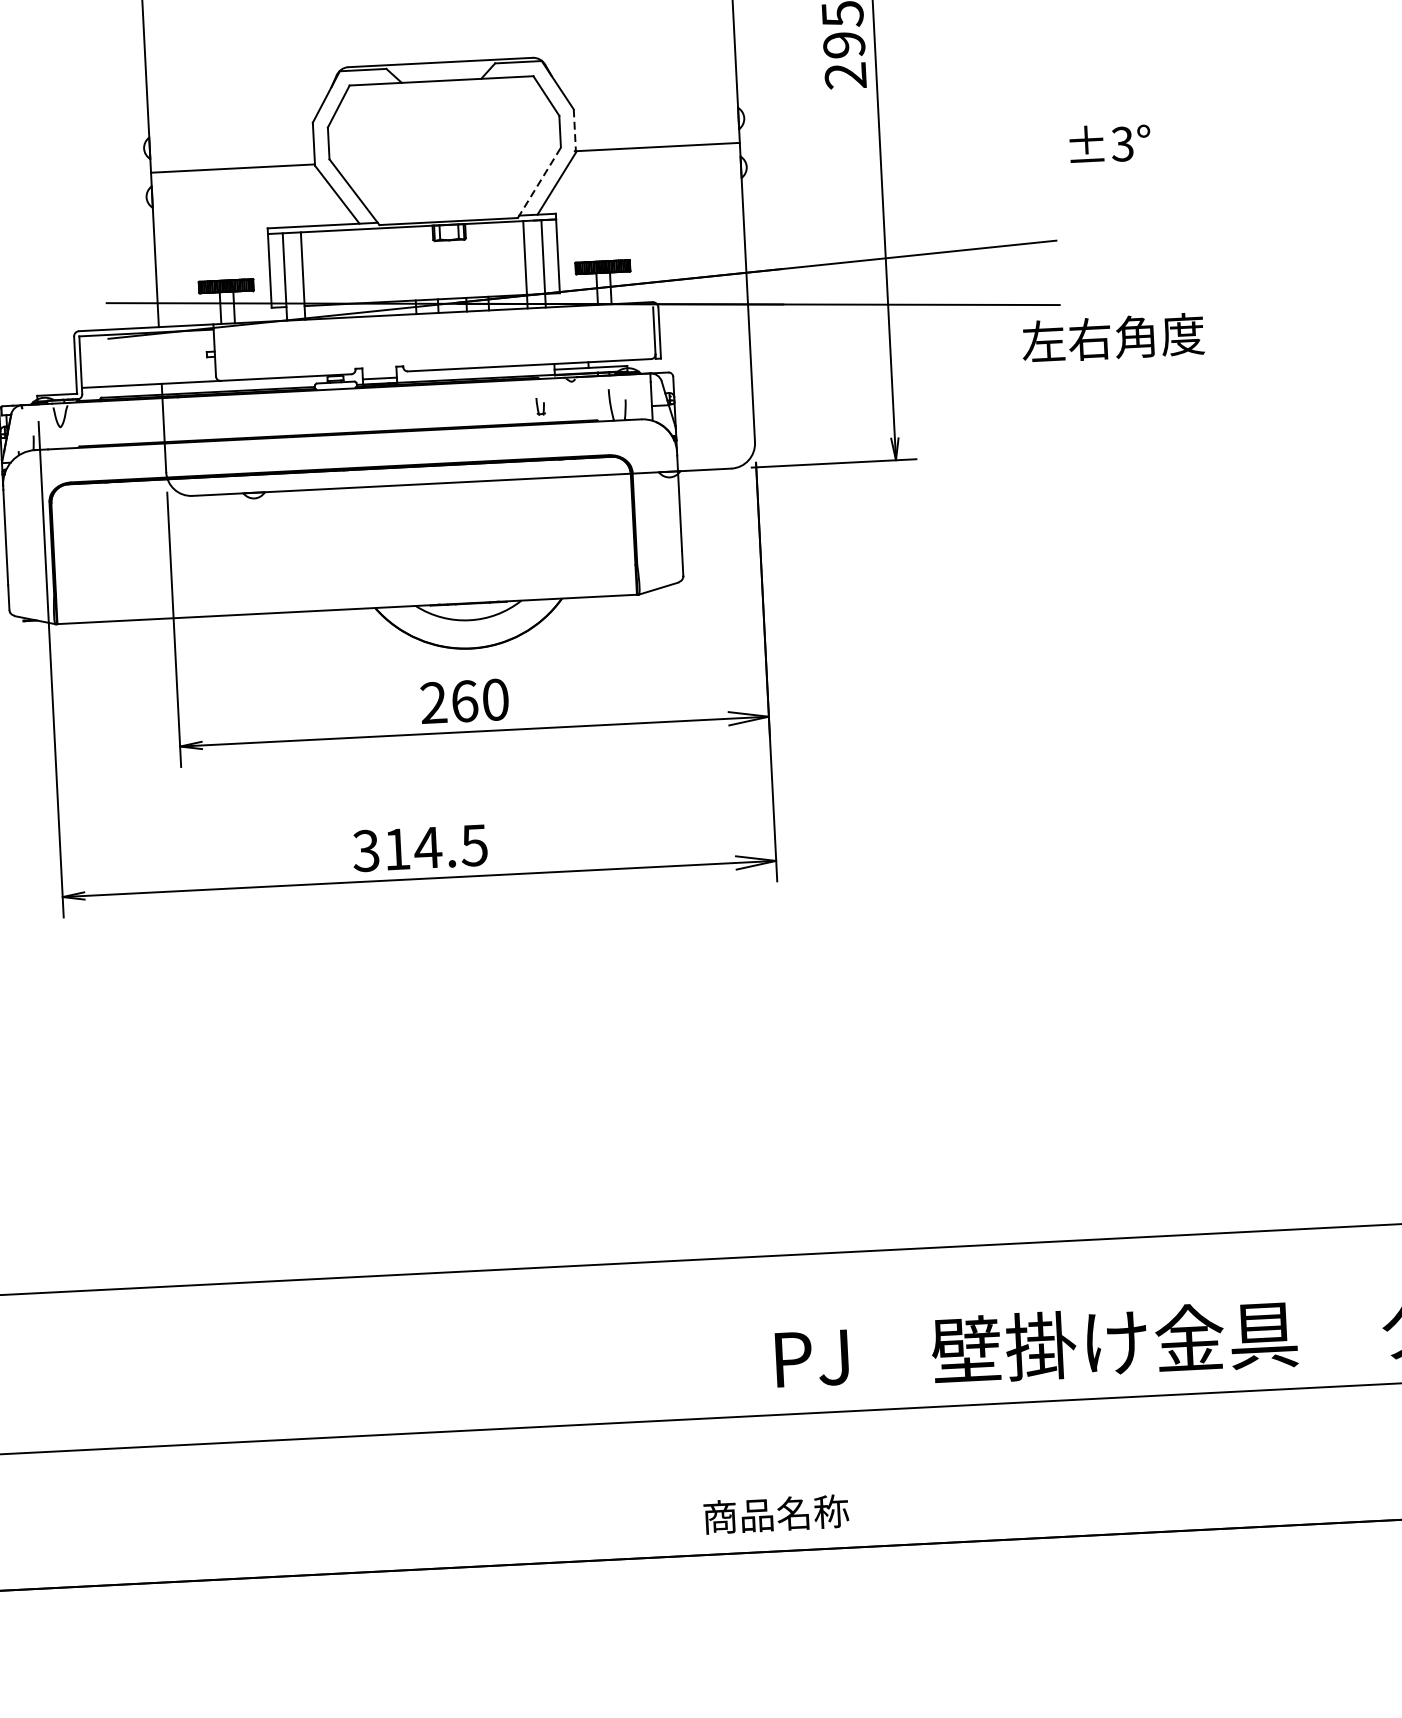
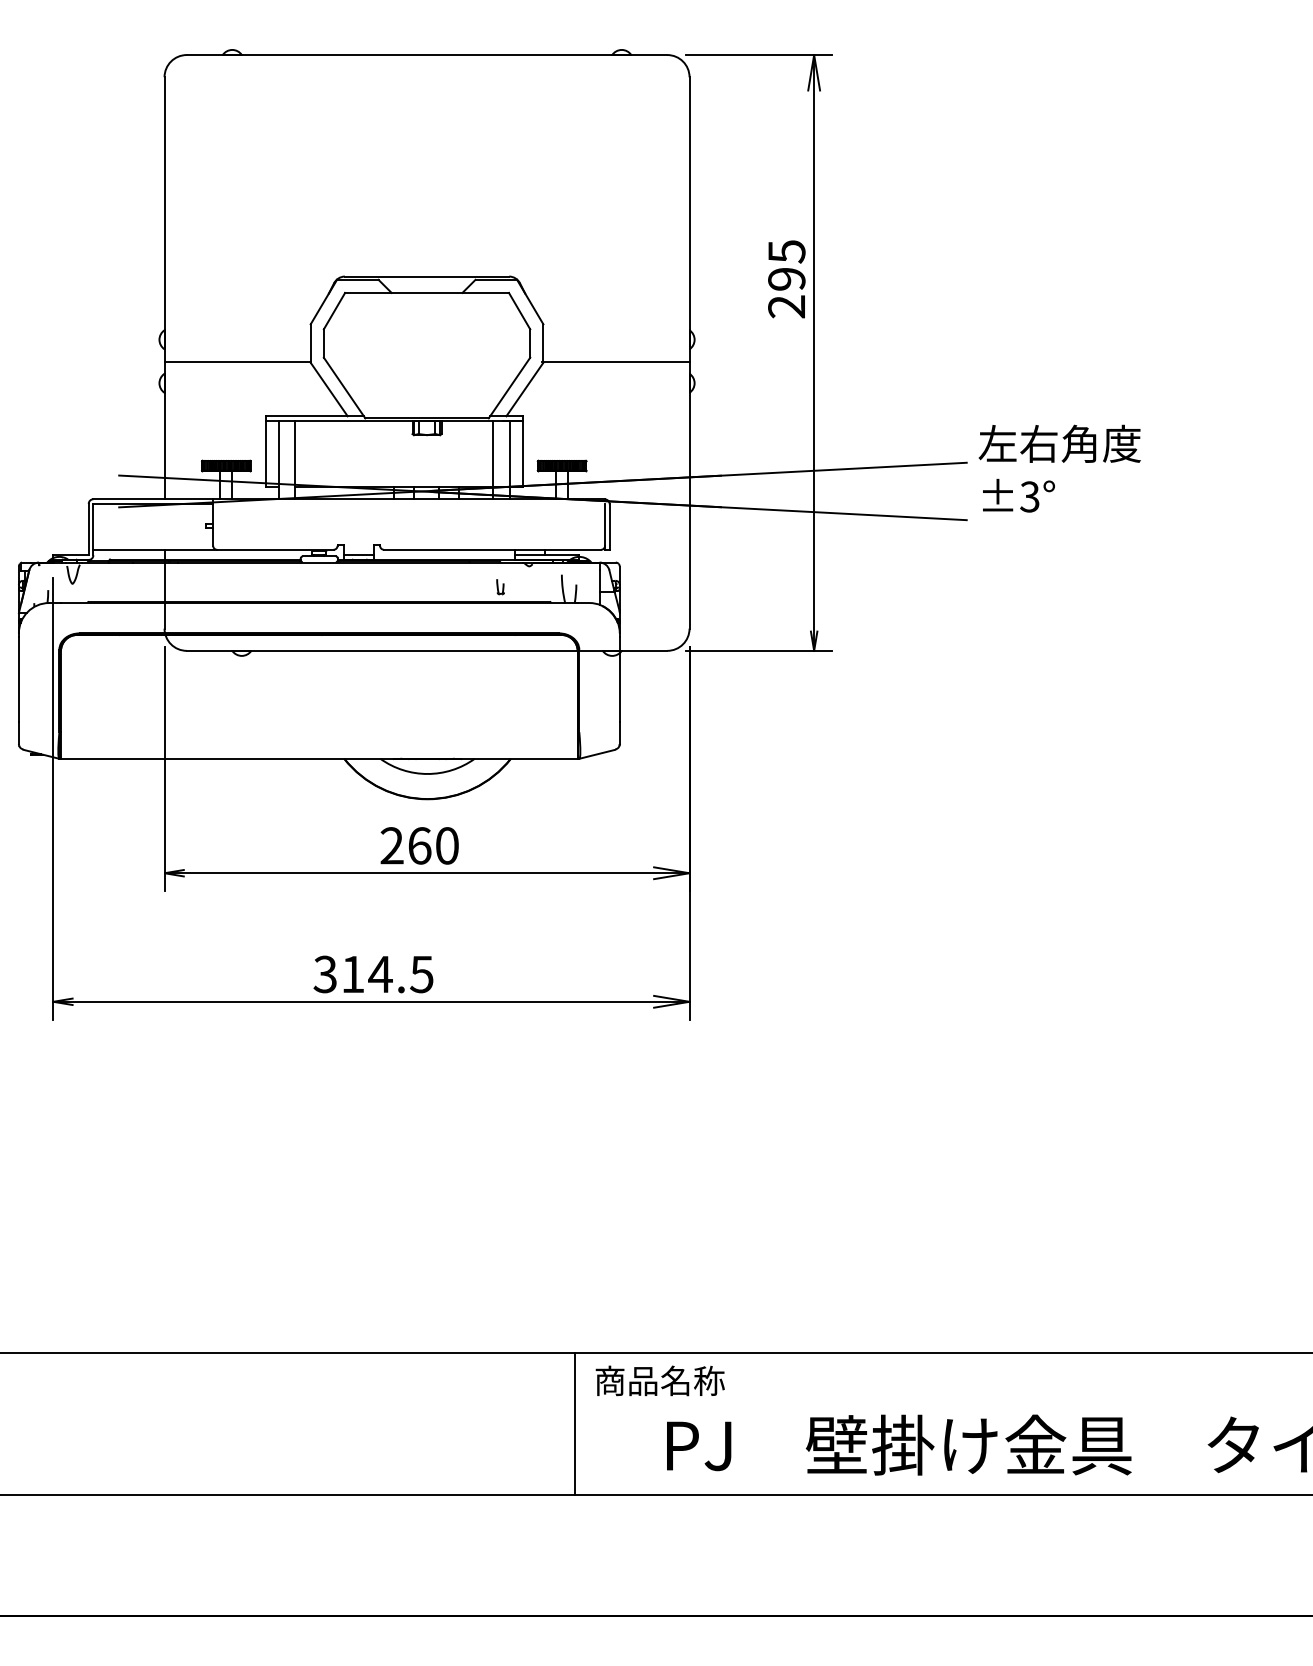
line: (575, 132) -> (543, 344), dashed -> solid
text: (1109, 143) -> (1018, 495), moved
line: (539, 183) -> (509, 388), dashed -> solid
text: (1112, 337) -> (1059, 443), moved
line: (672, 1340) -> (575, 1423), added
text: (775, 1513) -> (659, 1380), moved

